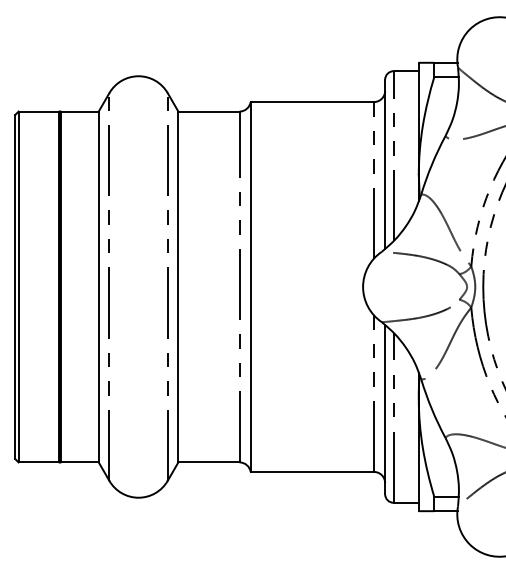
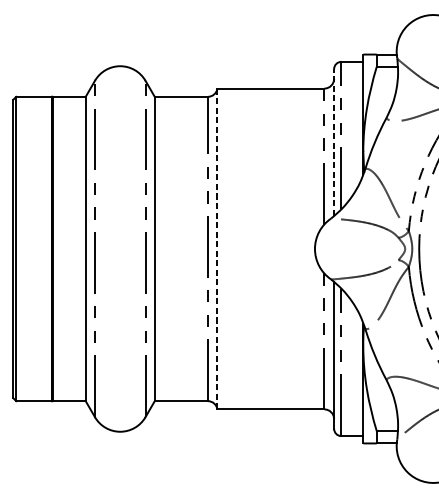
line: (385, 164) -> (334, 142), solid -> dashed
line: (250, 287) -> (217, 249), solid -> dashed

